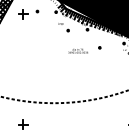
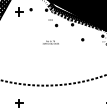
text: (77, 51) -> (50, 42), moved

